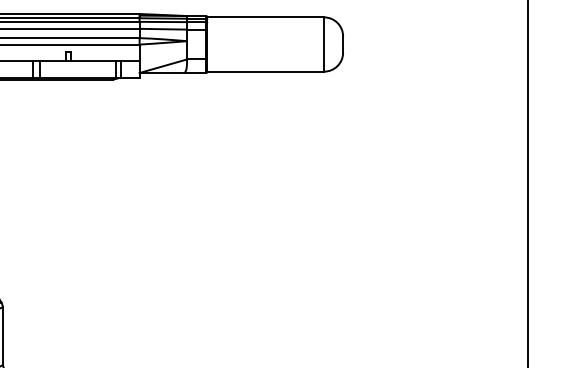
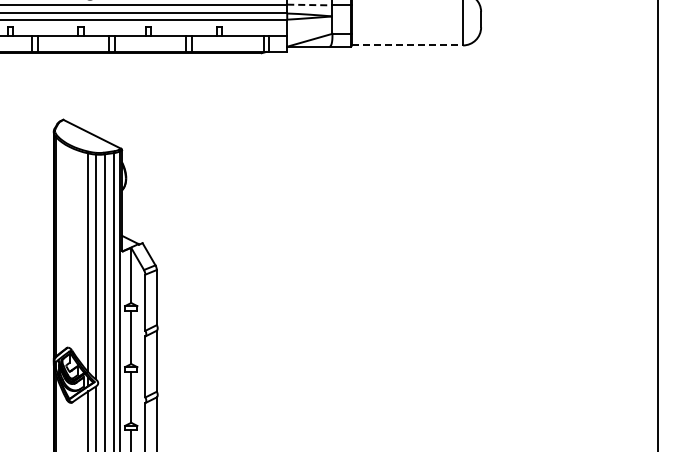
line: (162, 29) -> (309, 5), solid -> dashed
line: (265, 71) -> (407, 45), solid -> dashed

